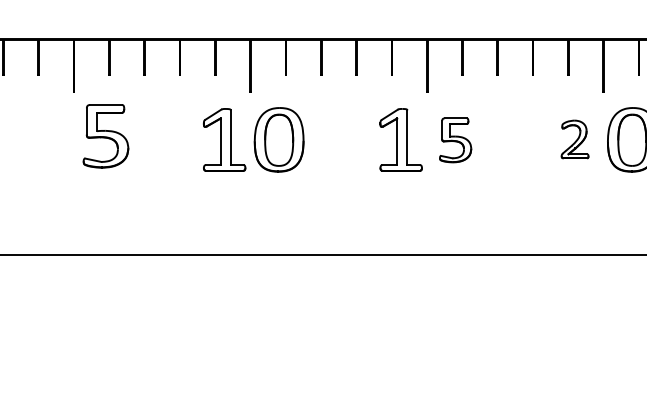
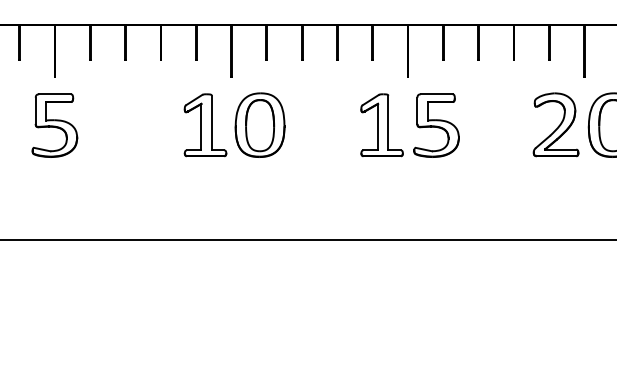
part: (105, 136) -> (54, 125), moved
part: (574, 139) -> (555, 124), size x1.67
part: (455, 140) -> (436, 125), size x1.43

